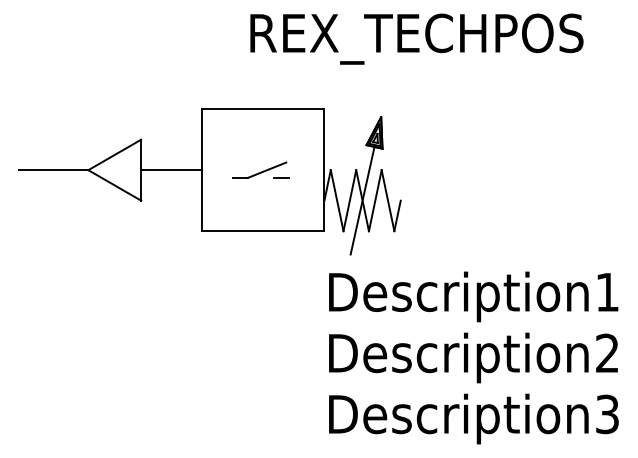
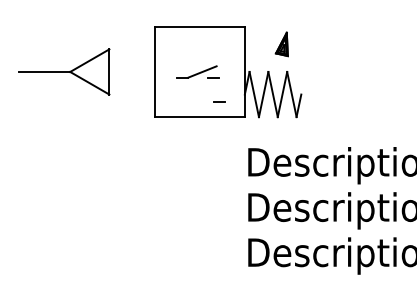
line: (171, 170) -> (131, 72), removed
line: (362, 200) -> (273, 94), removed
line: (289, 210) -> (219, 101), added

